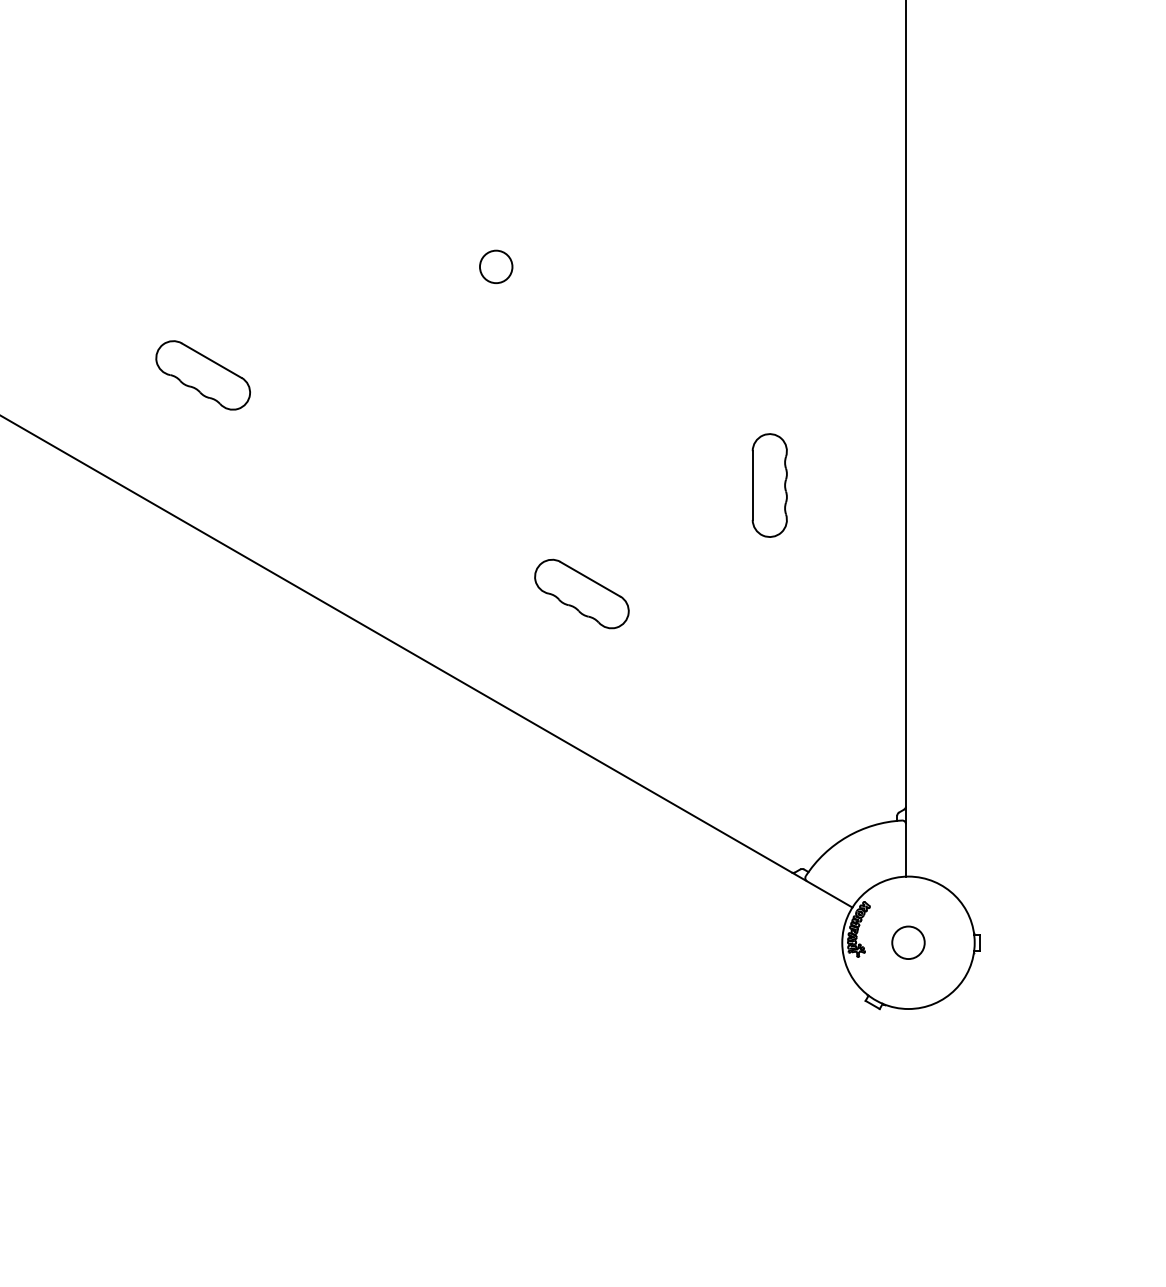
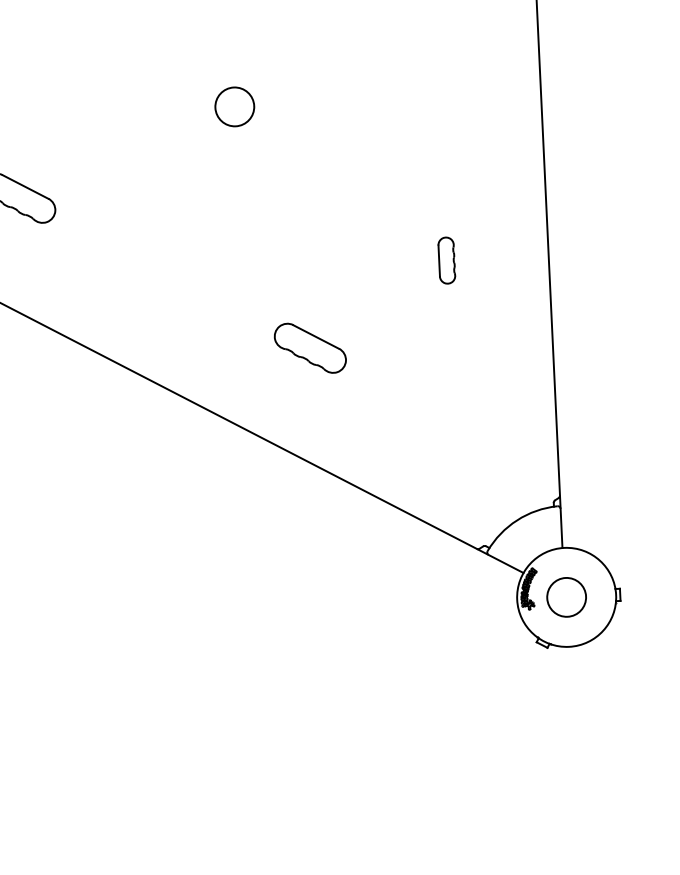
circle: (495, 266) -> (234, 106), size x1.6
part: (769, 485) -> (446, 260), size x0.6
circle: (908, 942) -> (566, 597), size x1.6

